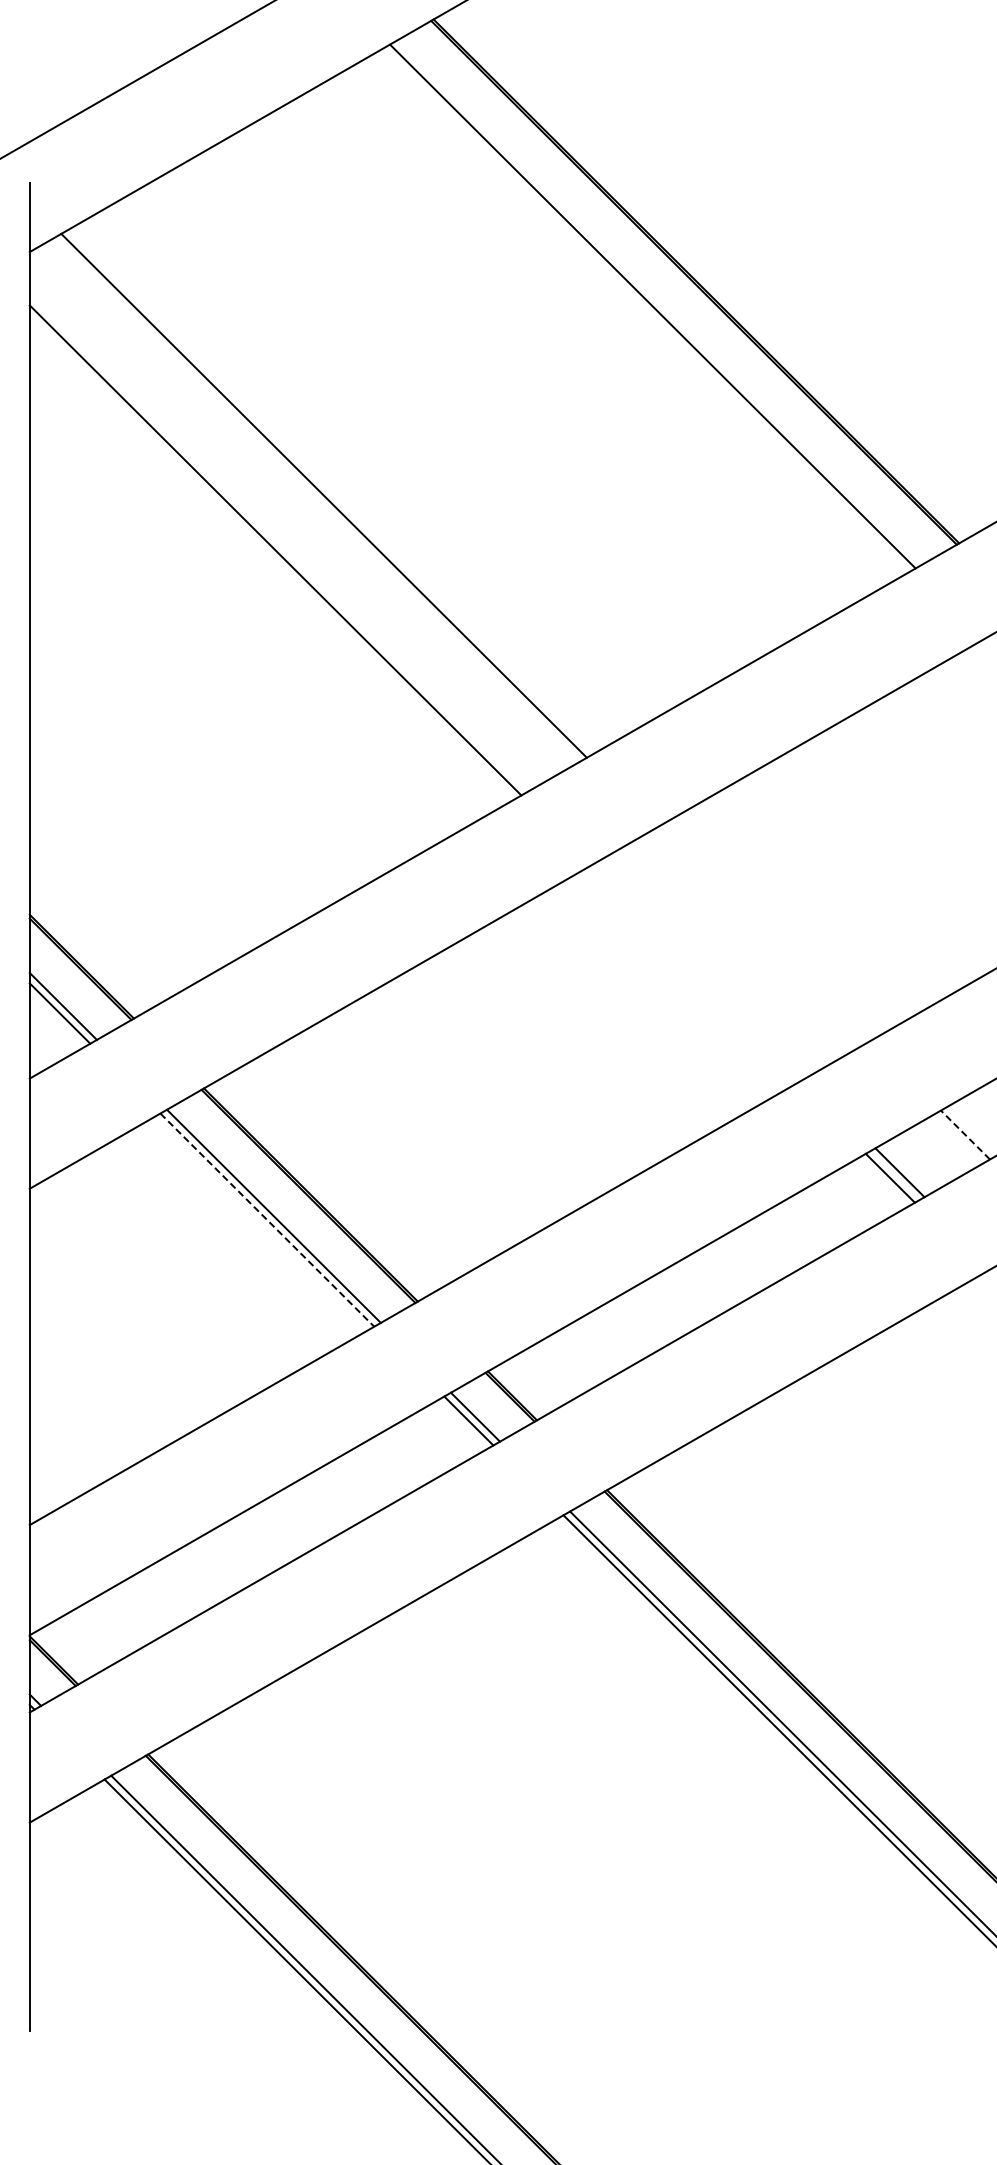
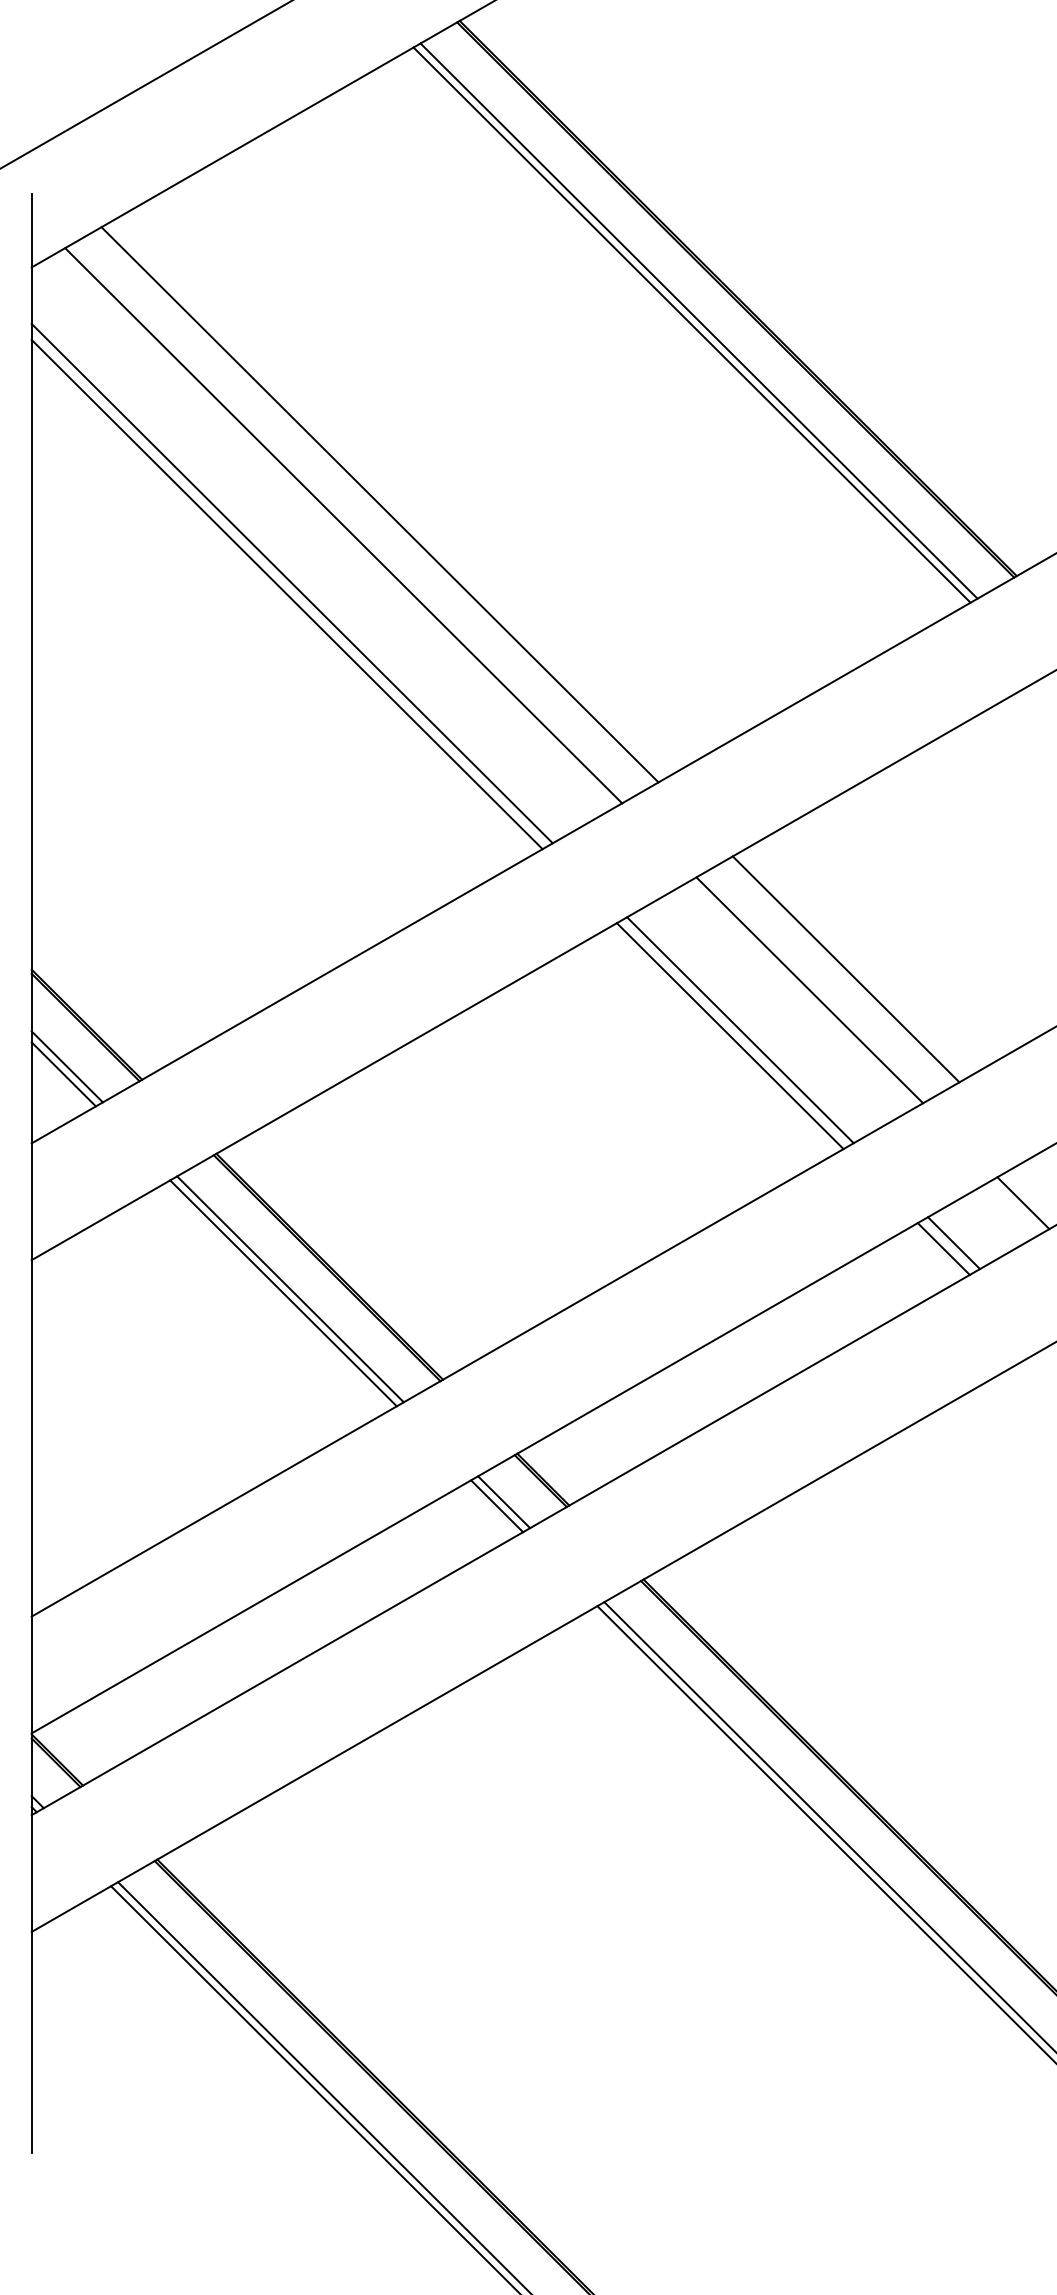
line: (659, 302) -> (699, 320), added
line: (358, 476) -> (380, 505), added
line: (270, 560) -> (286, 594), added
line: (798, 914) -> (846, 969), added
line: (763, 933) -> (809, 989), added
line: (698, 971) -> (740, 1029), added
line: (688, 976) -> (729, 1035), added
line: (965, 1135) -> (1023, 1203), dashed -> solid
line: (267, 1220) -> (283, 1293), dashed -> solid

